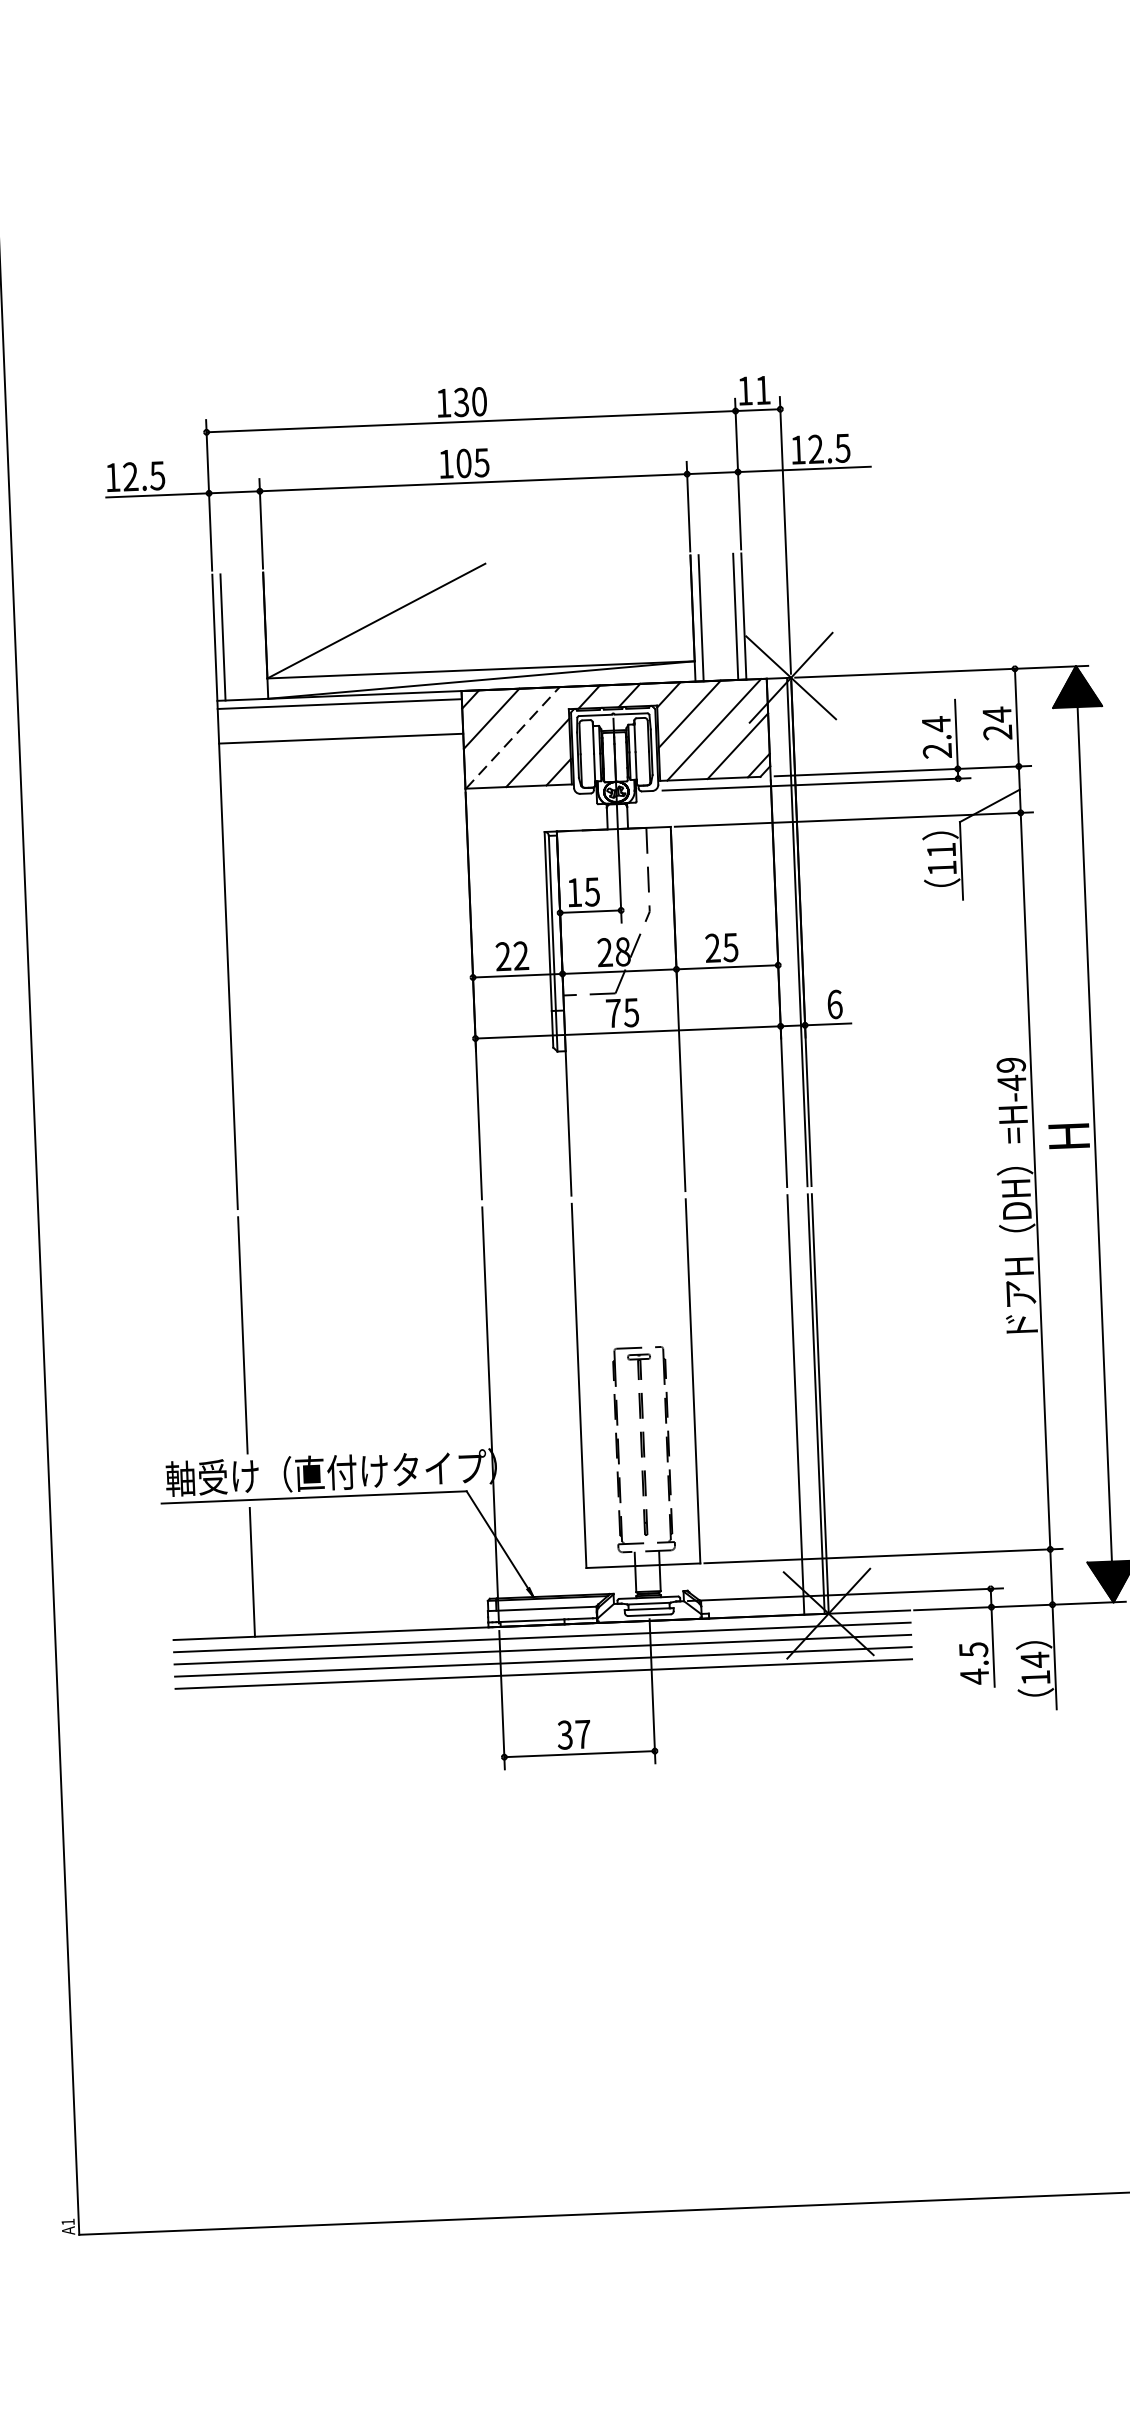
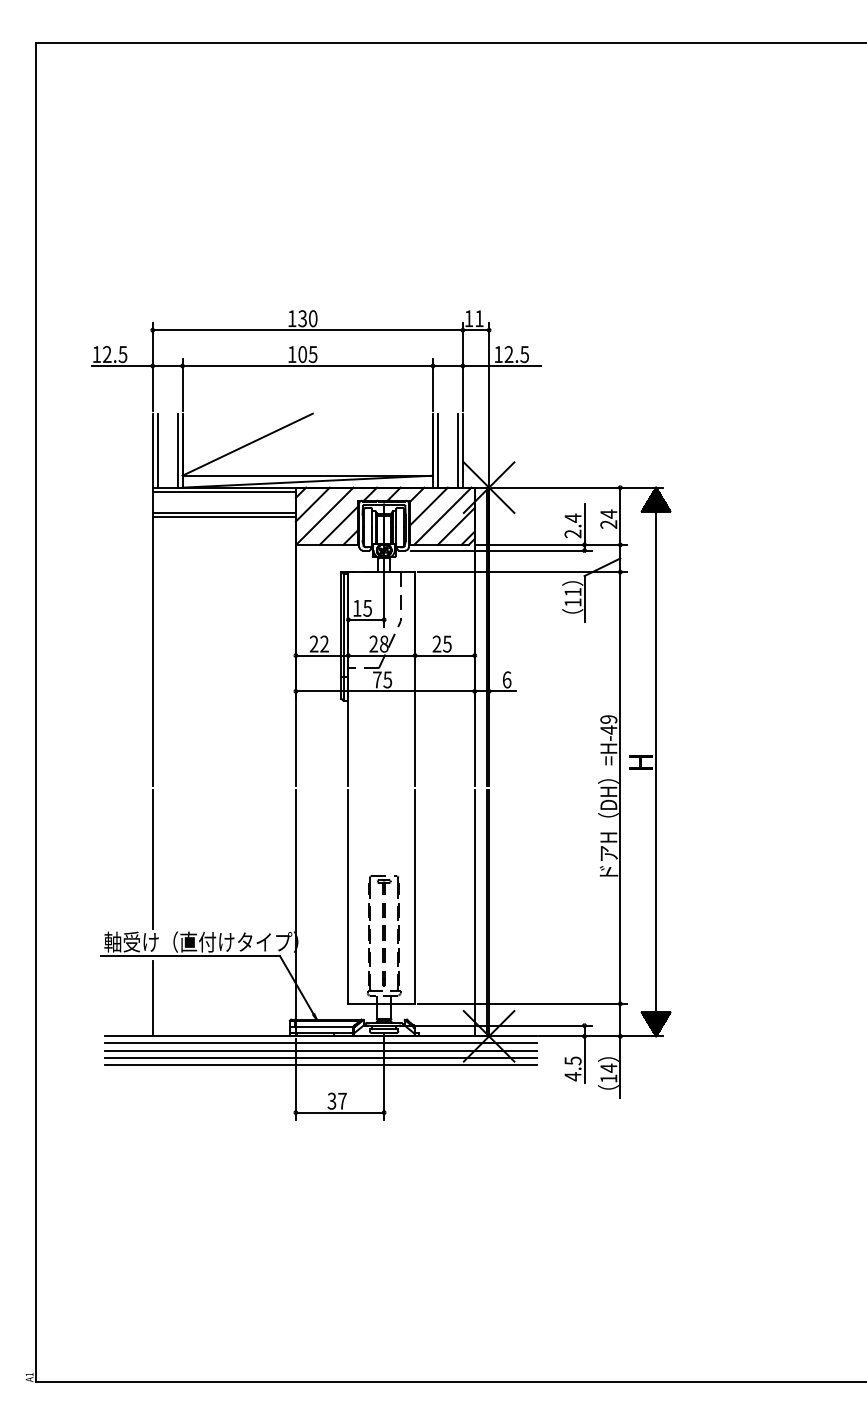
line: (257, 635) -> (177, 450), added
line: (513, 736) -> (325, 515), dashed -> solid
line: (340, 746) -> (223, 517), added

